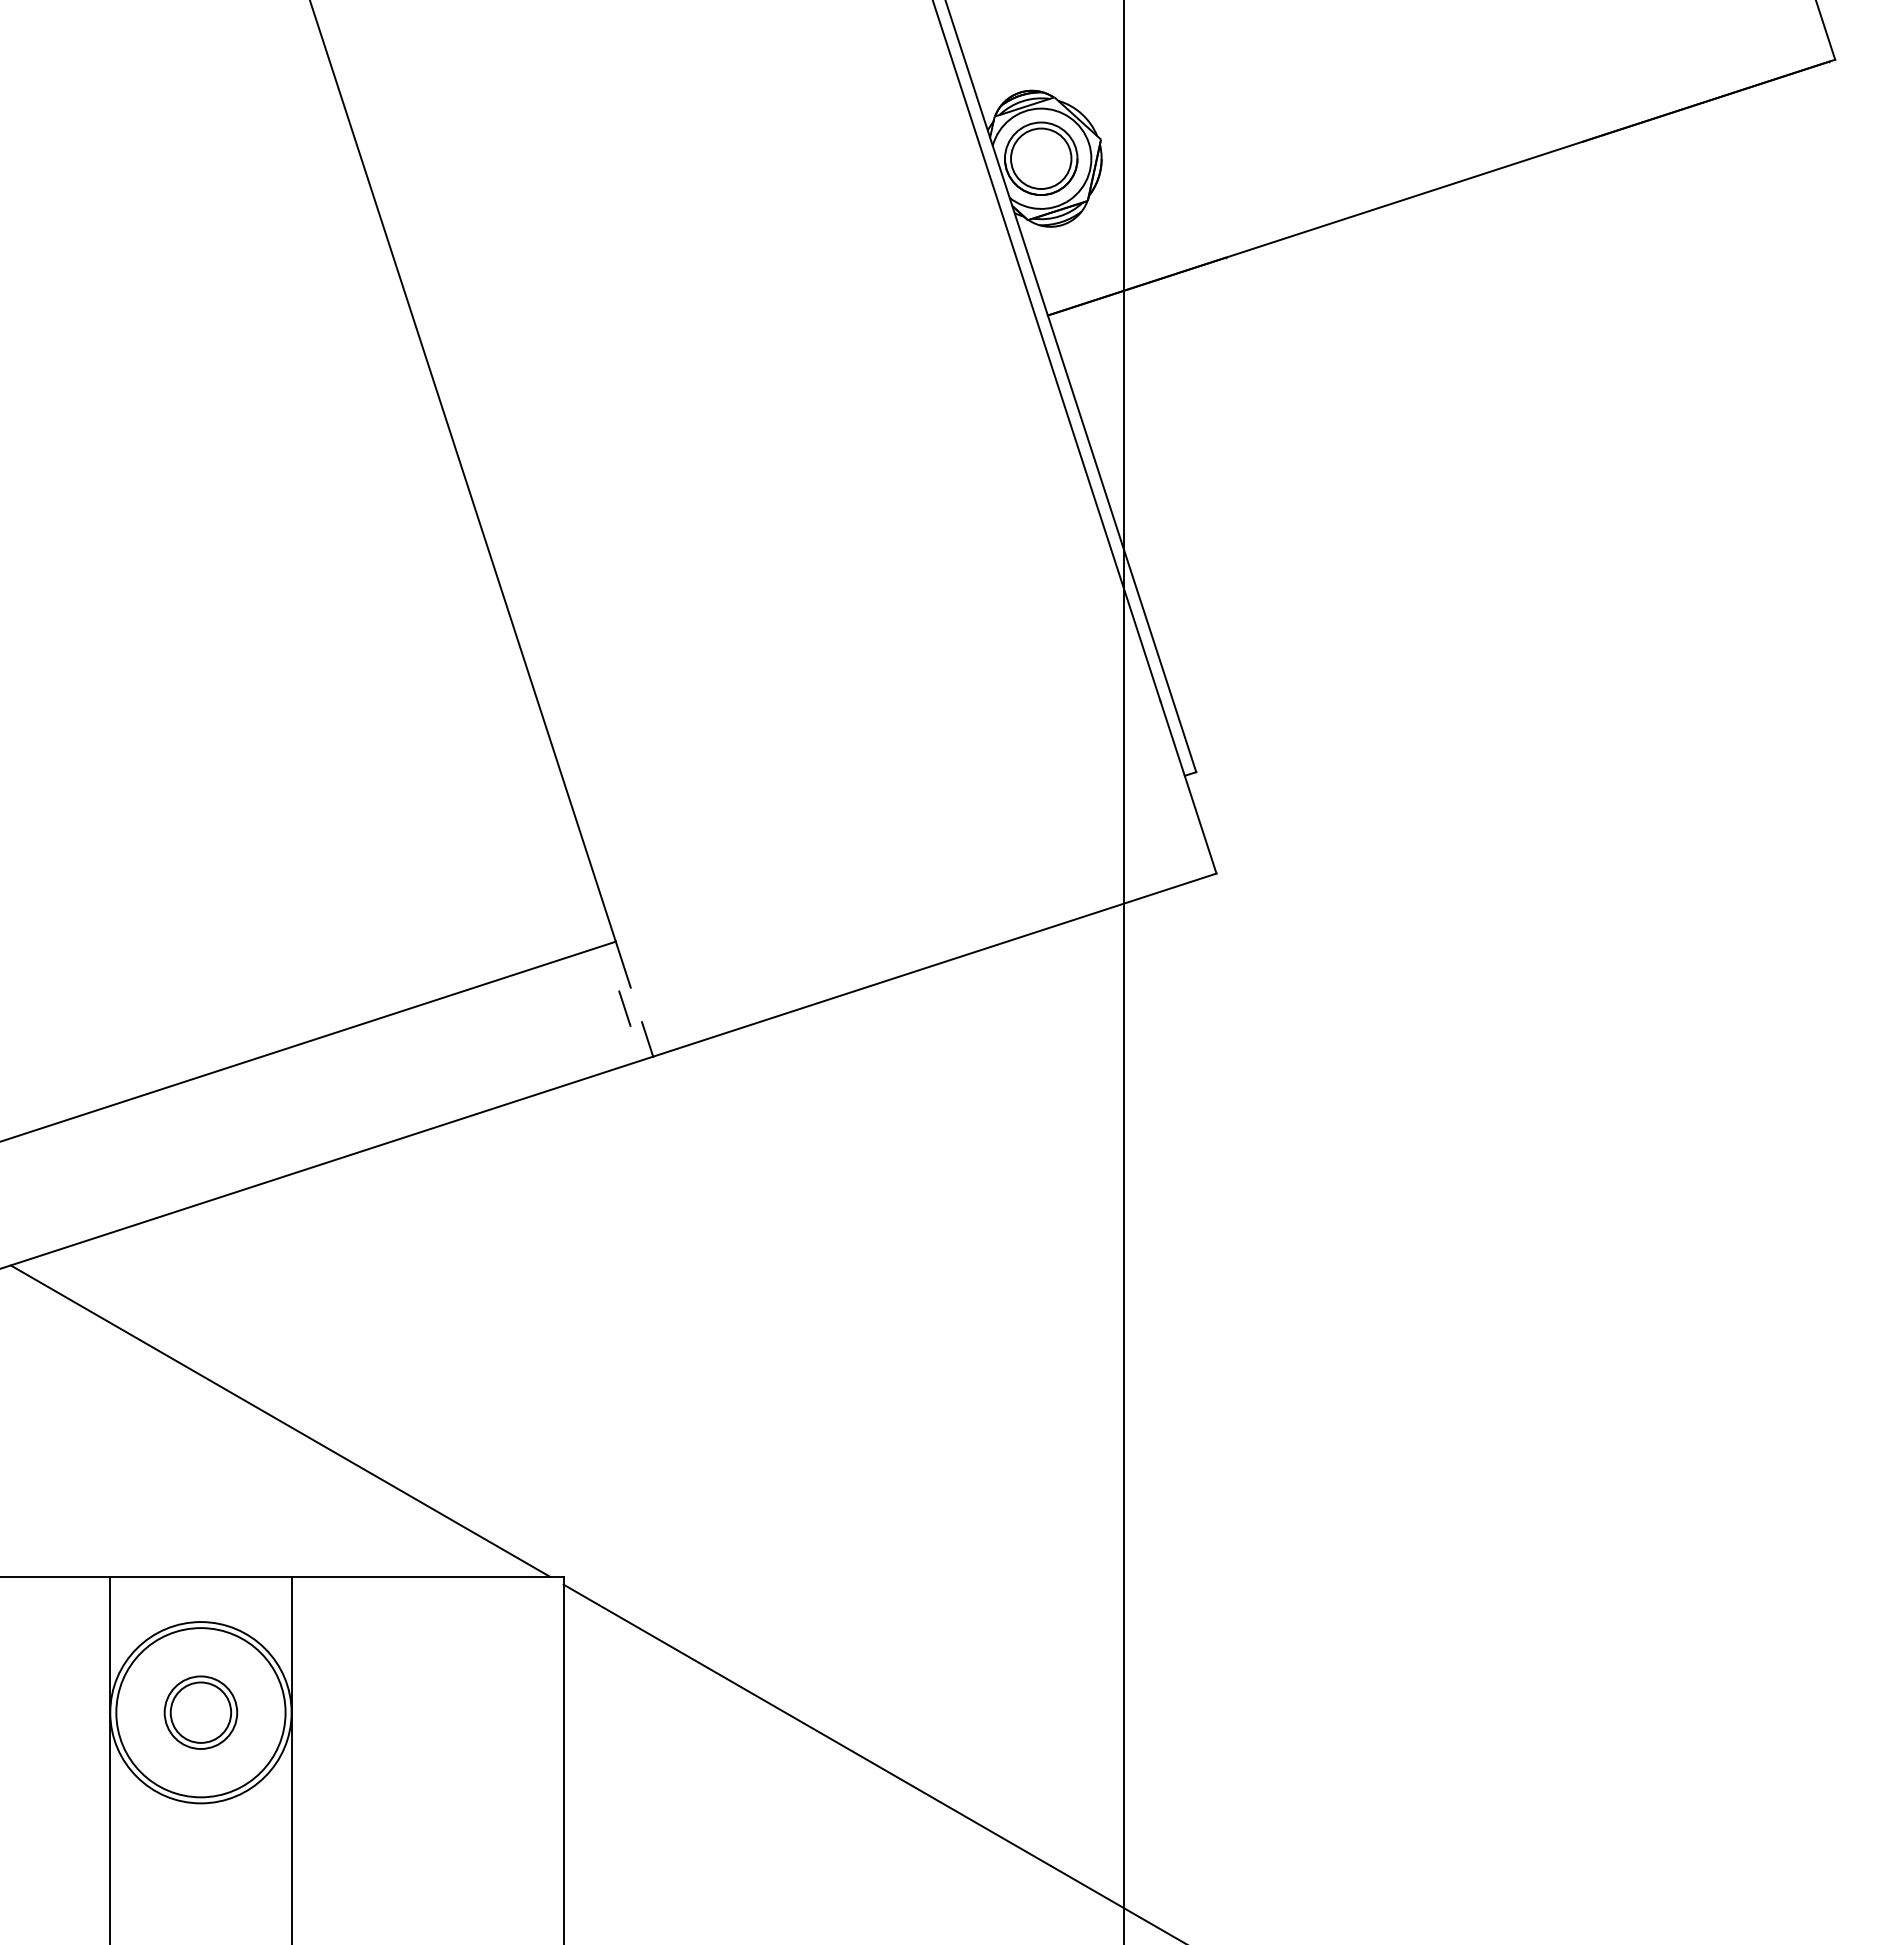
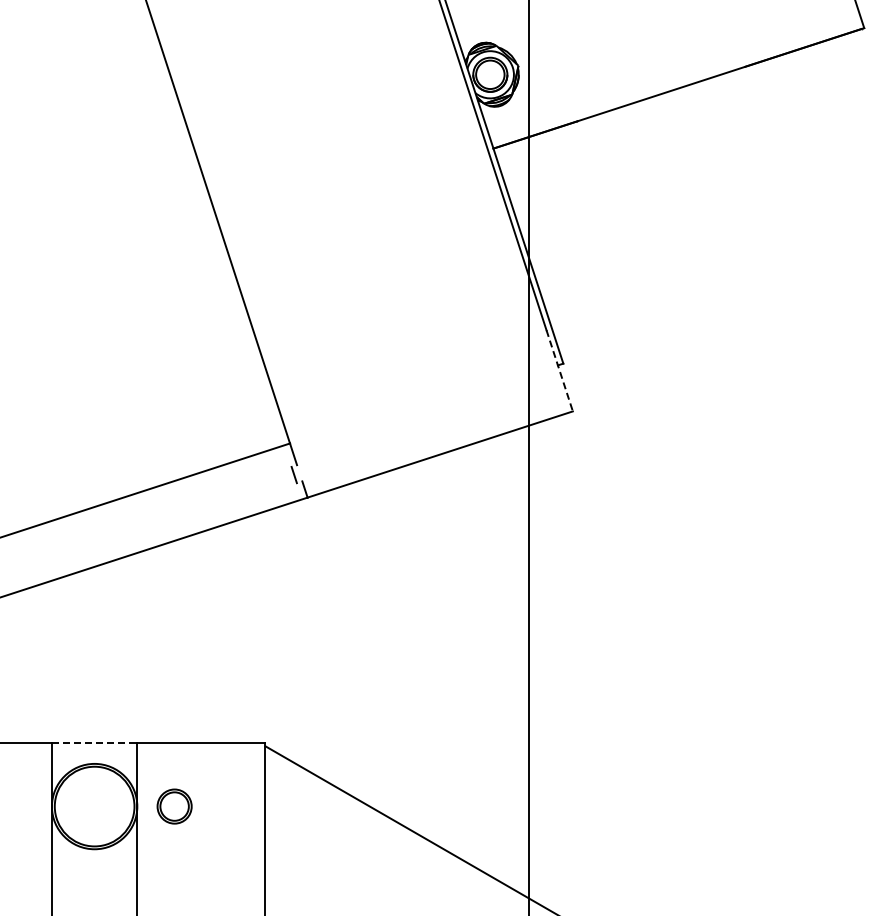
line: (1188, 786) -> (559, 370), solid -> dashed
line: (279, 1419) -> (131, 668), removed
line: (200, 1576) -> (94, 742), solid -> dashed
part: (200, 1712) -> (174, 806), moved

